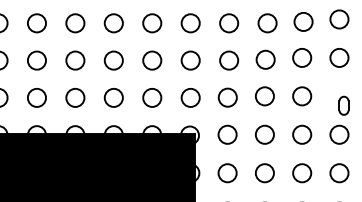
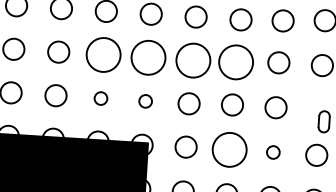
circle: (265, 59) -> (235, 62), size x1.6
circle: (152, 60) -> (103, 54), size x1.6
circle: (190, 60) -> (148, 57), size x1.6
circle: (229, 60) -> (193, 60), size x1.6
circle: (152, 97) -> (101, 98), size x0.6
circle: (190, 97) -> (145, 100), size x0.6
circle: (264, 134) -> (229, 149), size x1.6
circle: (302, 134) -> (273, 152), size x0.6

